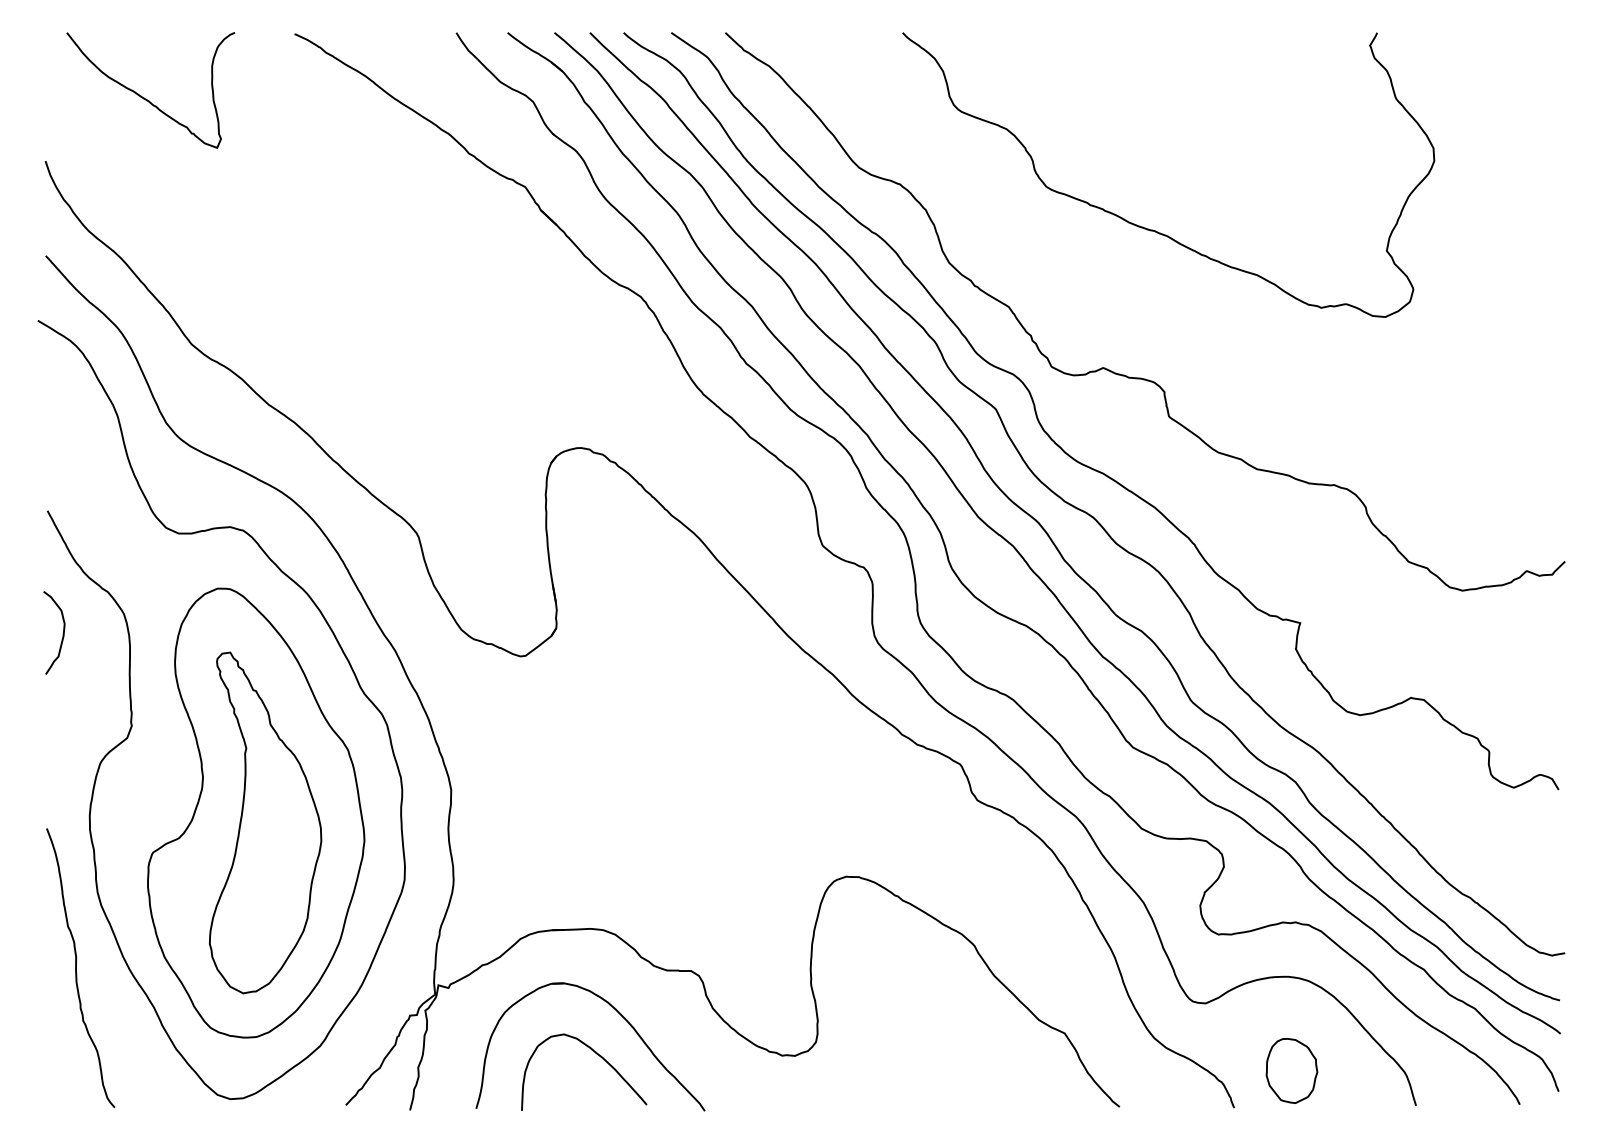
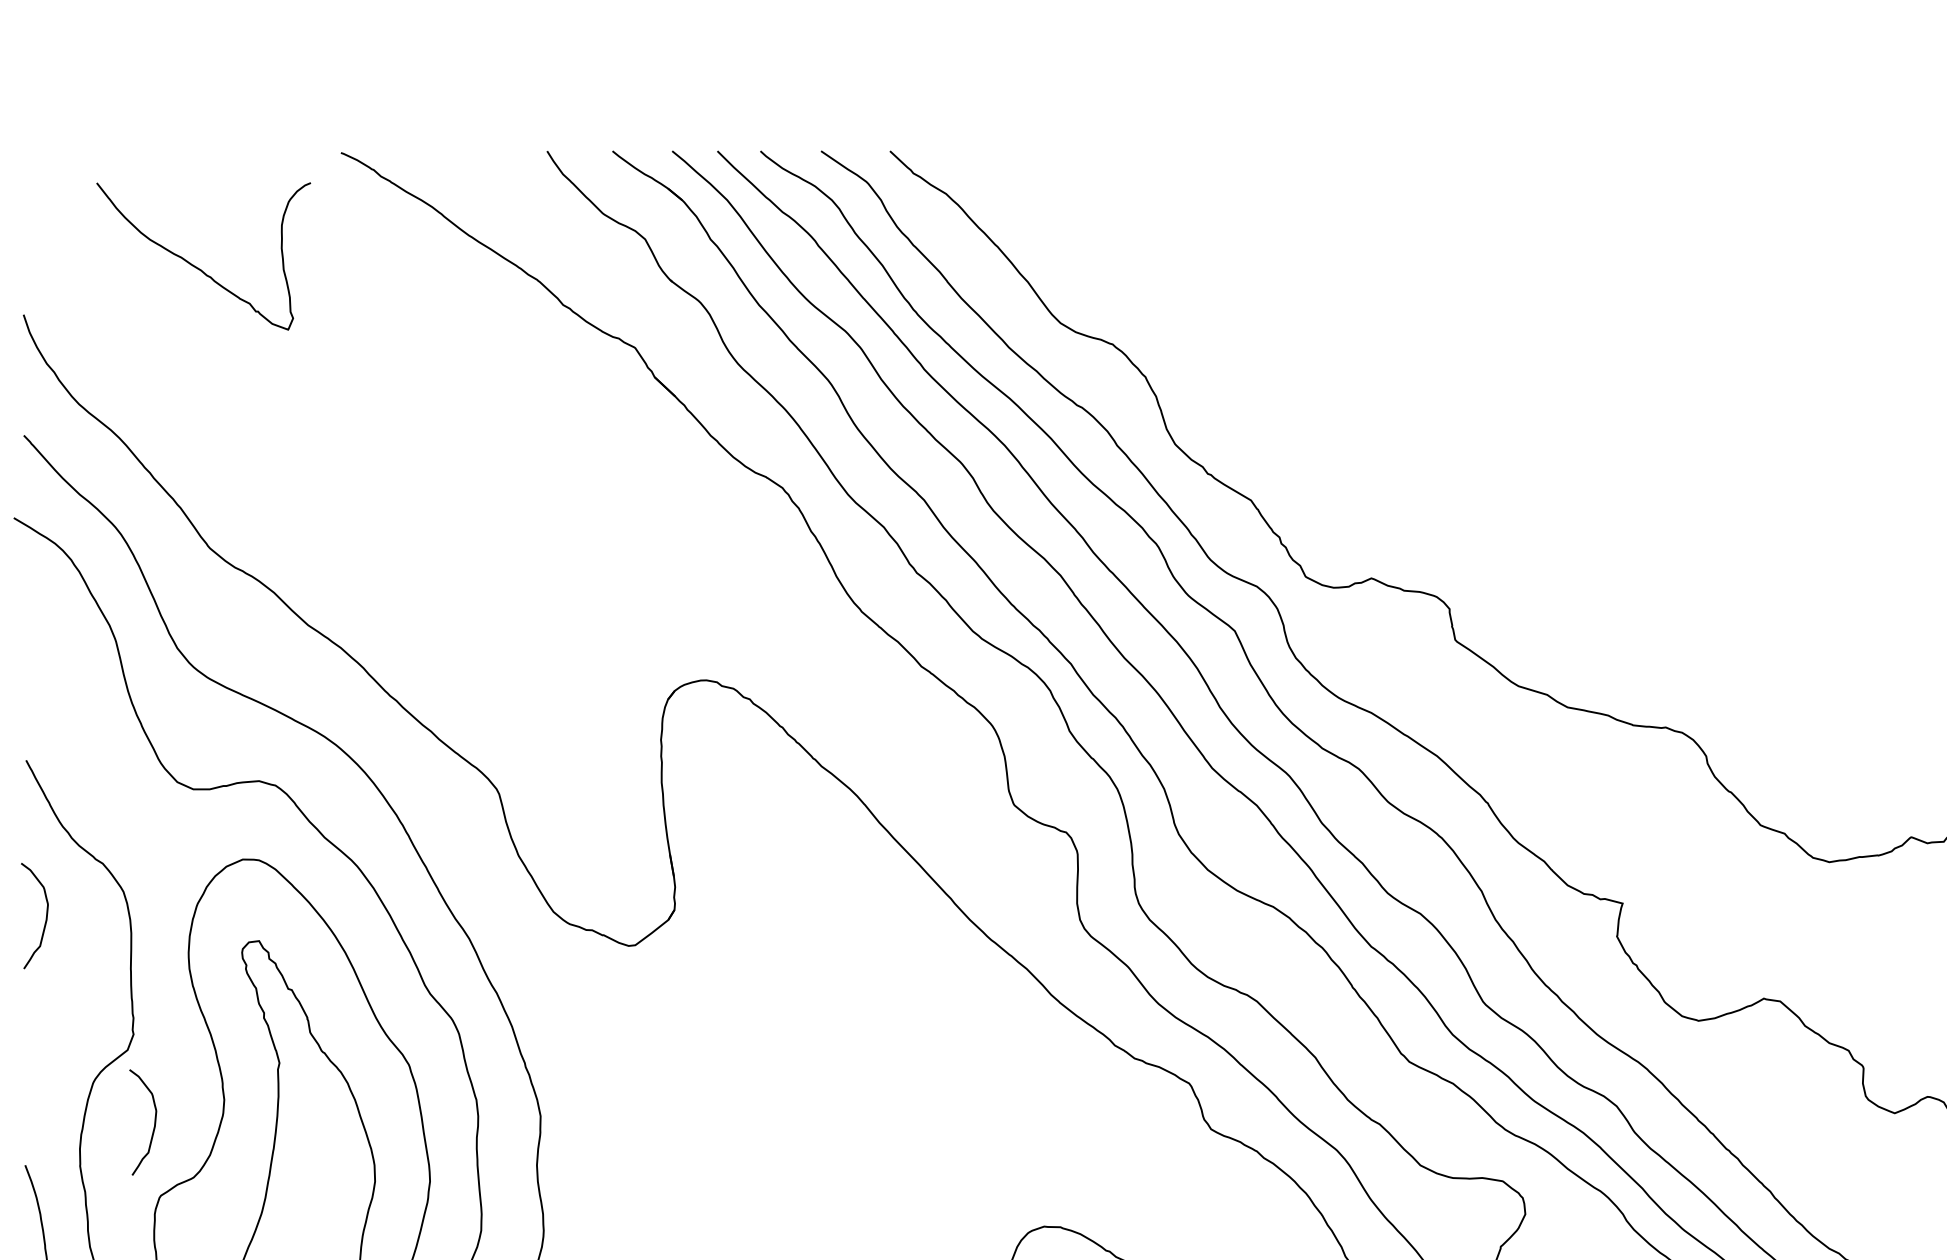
curve: (146, 98) -> (198, 266), moved
curve: (1153, 229) -> (1435, 401), removed
curve: (147, 795) -> (153, 1123), added

